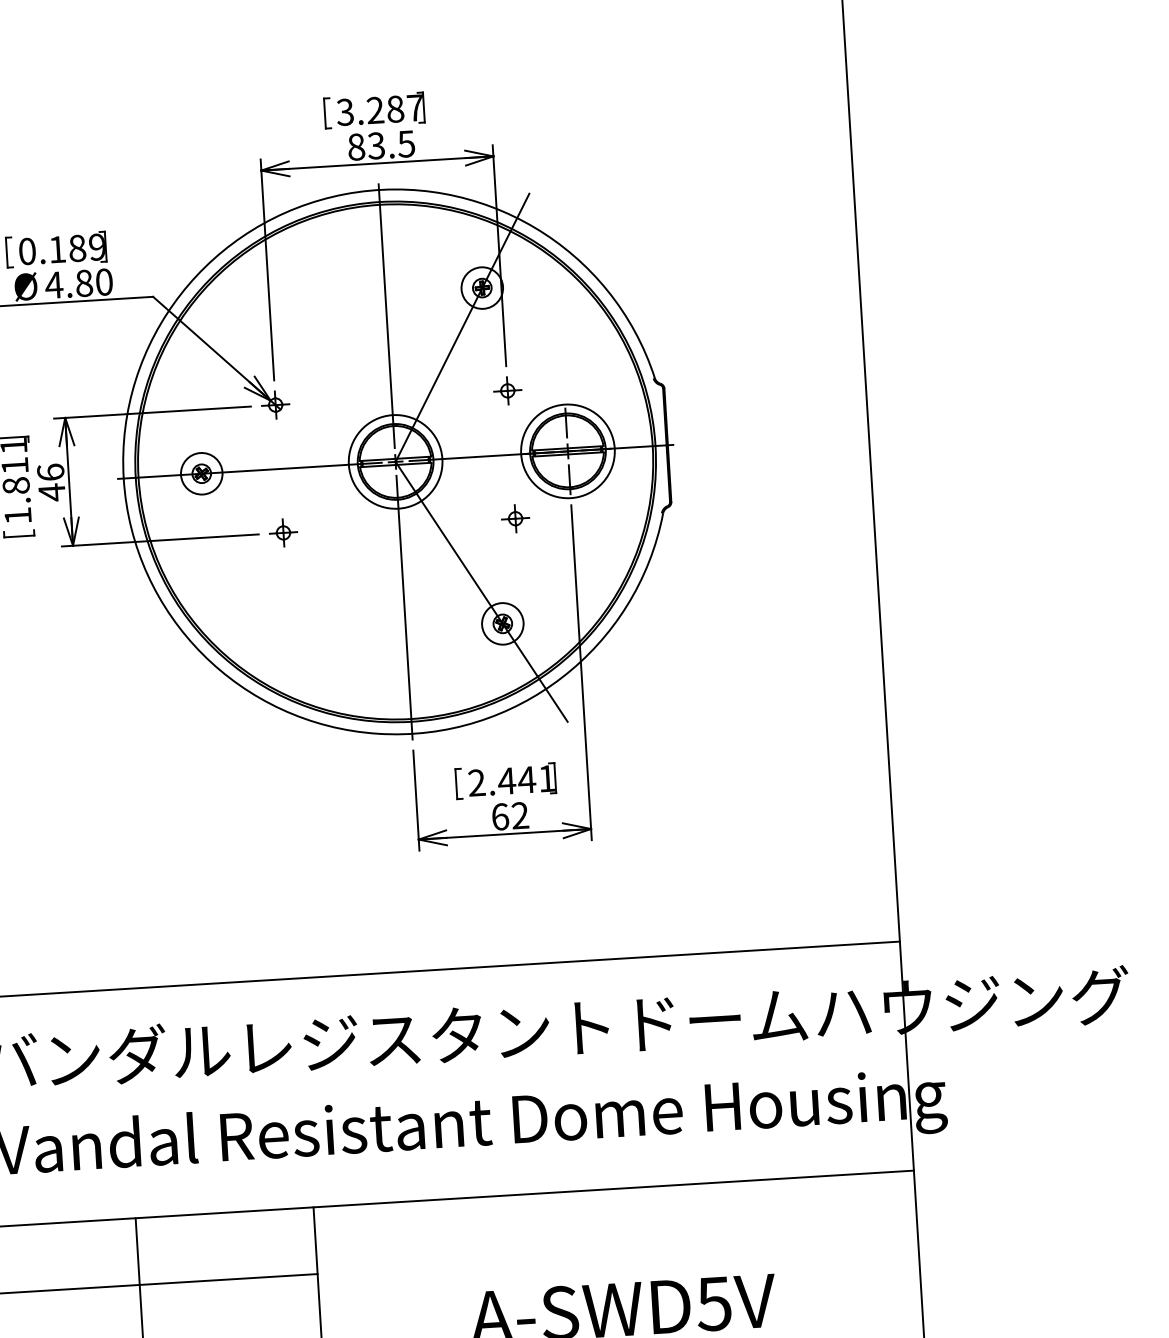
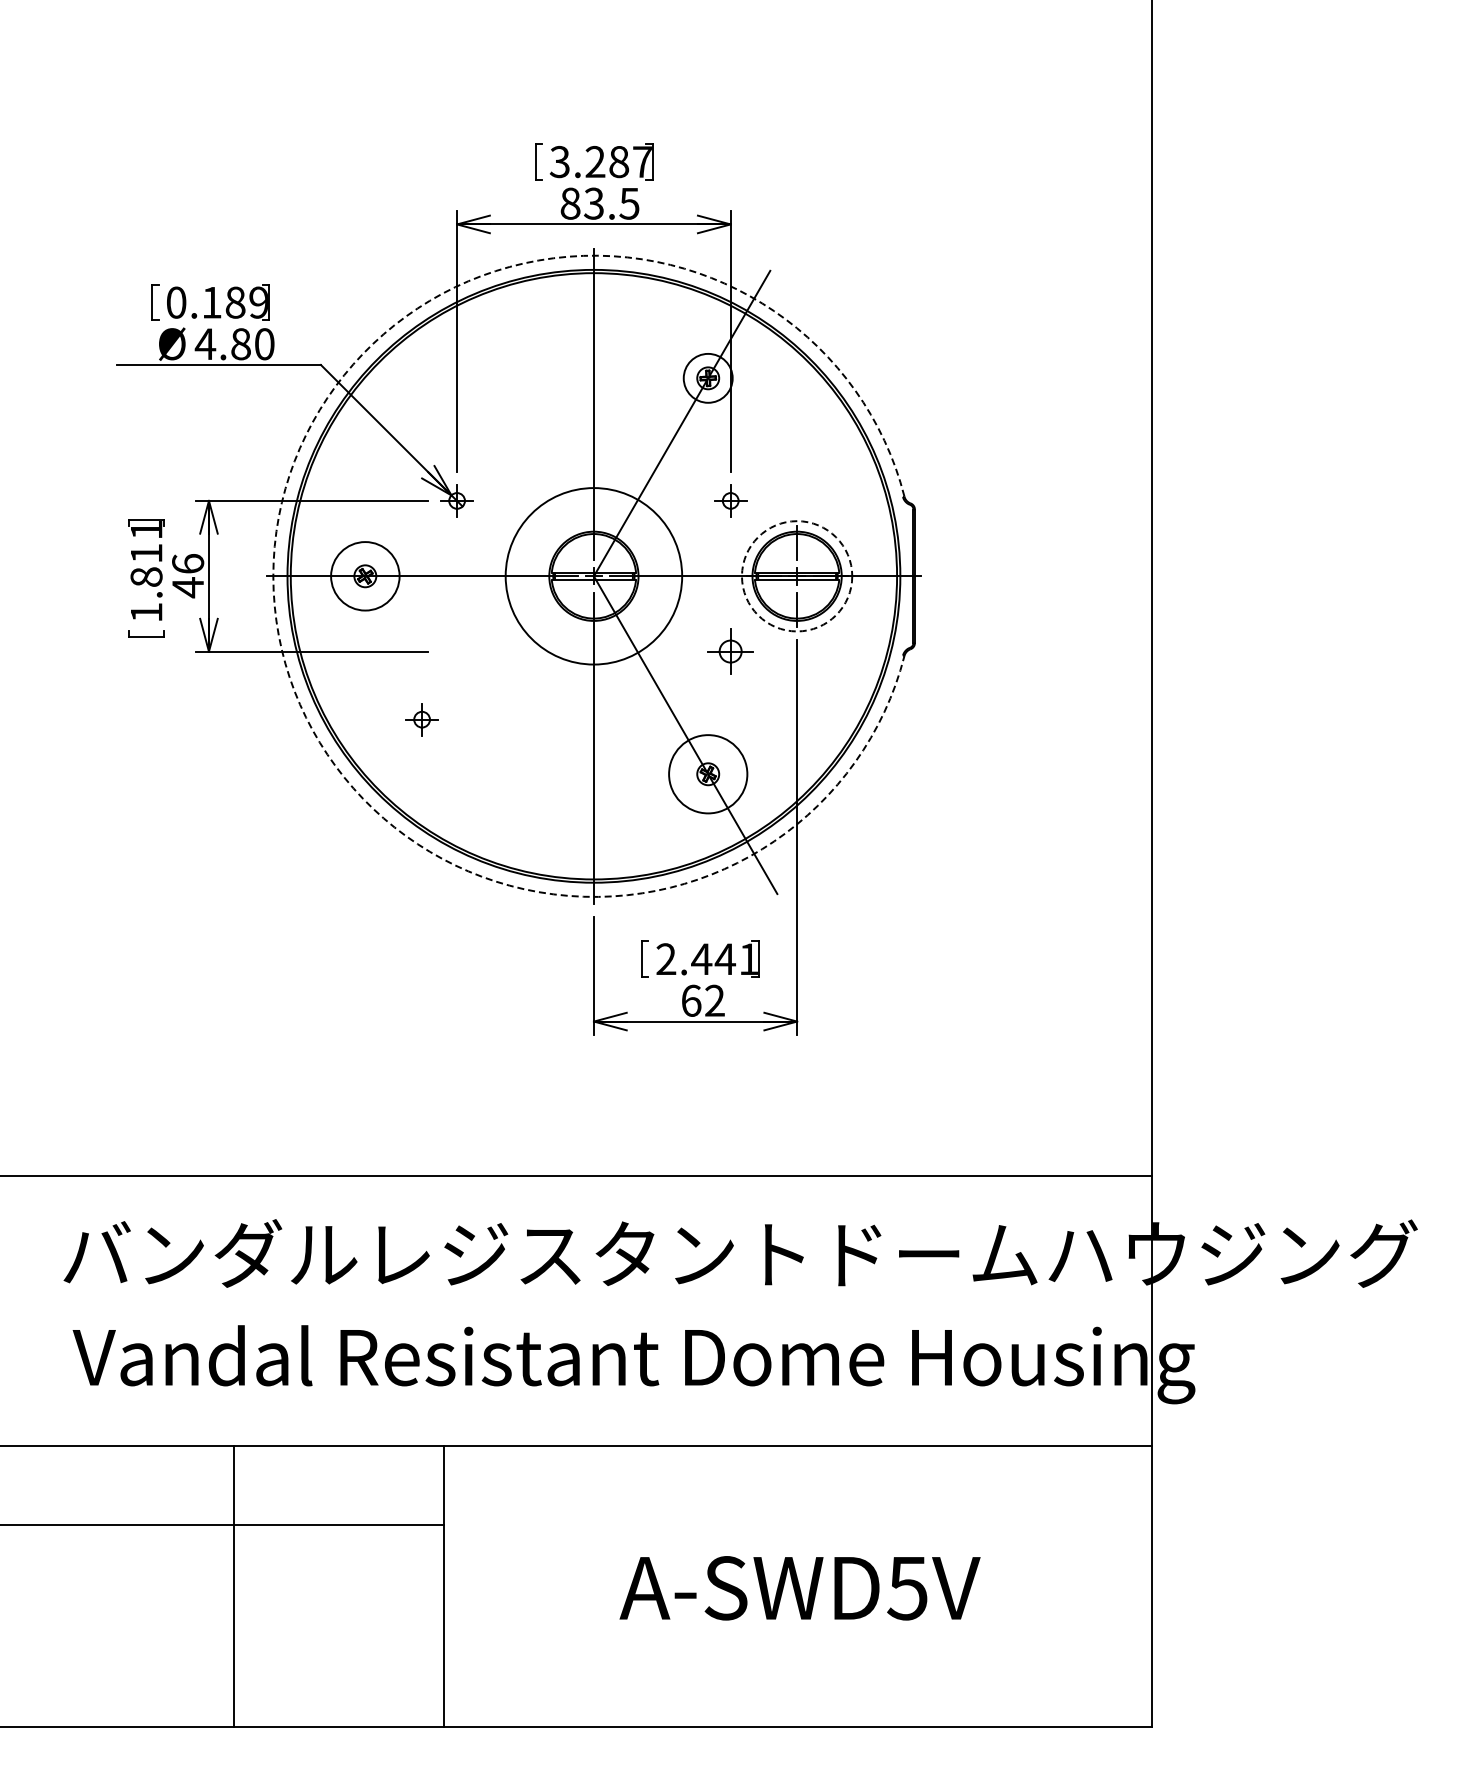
circle: (567, 451) -> (796, 576), solid -> dashed
circle: (395, 462) -> (593, 576), size x1.6
circle: (201, 473) -> (364, 575), size x1.4
arc: (123, 478) -> (273, 576), solid -> dashed
part: (515, 518) -> (730, 651), size x1.4
part: (282, 532) -> (421, 719), moved
circle: (502, 623) -> (707, 773), size x1.6

